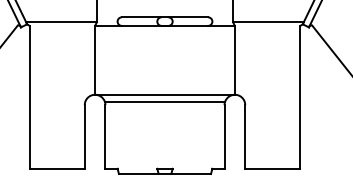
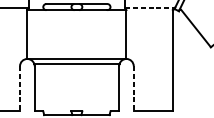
line: (268, 22) -> (150, 7), solid -> dashed
line: (84, 136) -> (19, 88), solid -> dashed
line: (245, 136) -> (133, 88), solid -> dashed

